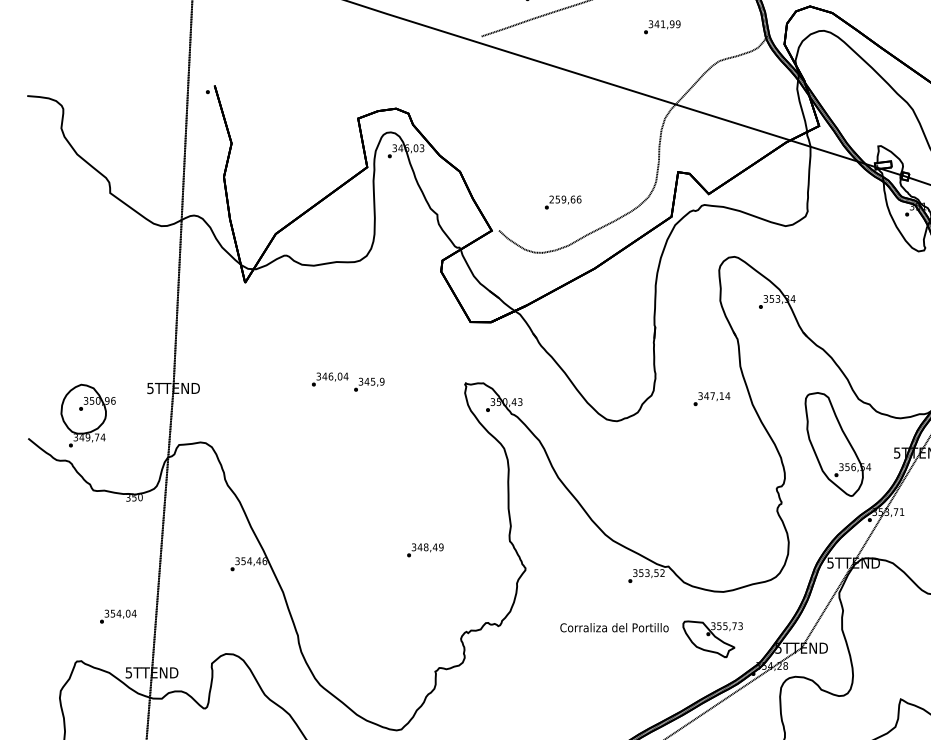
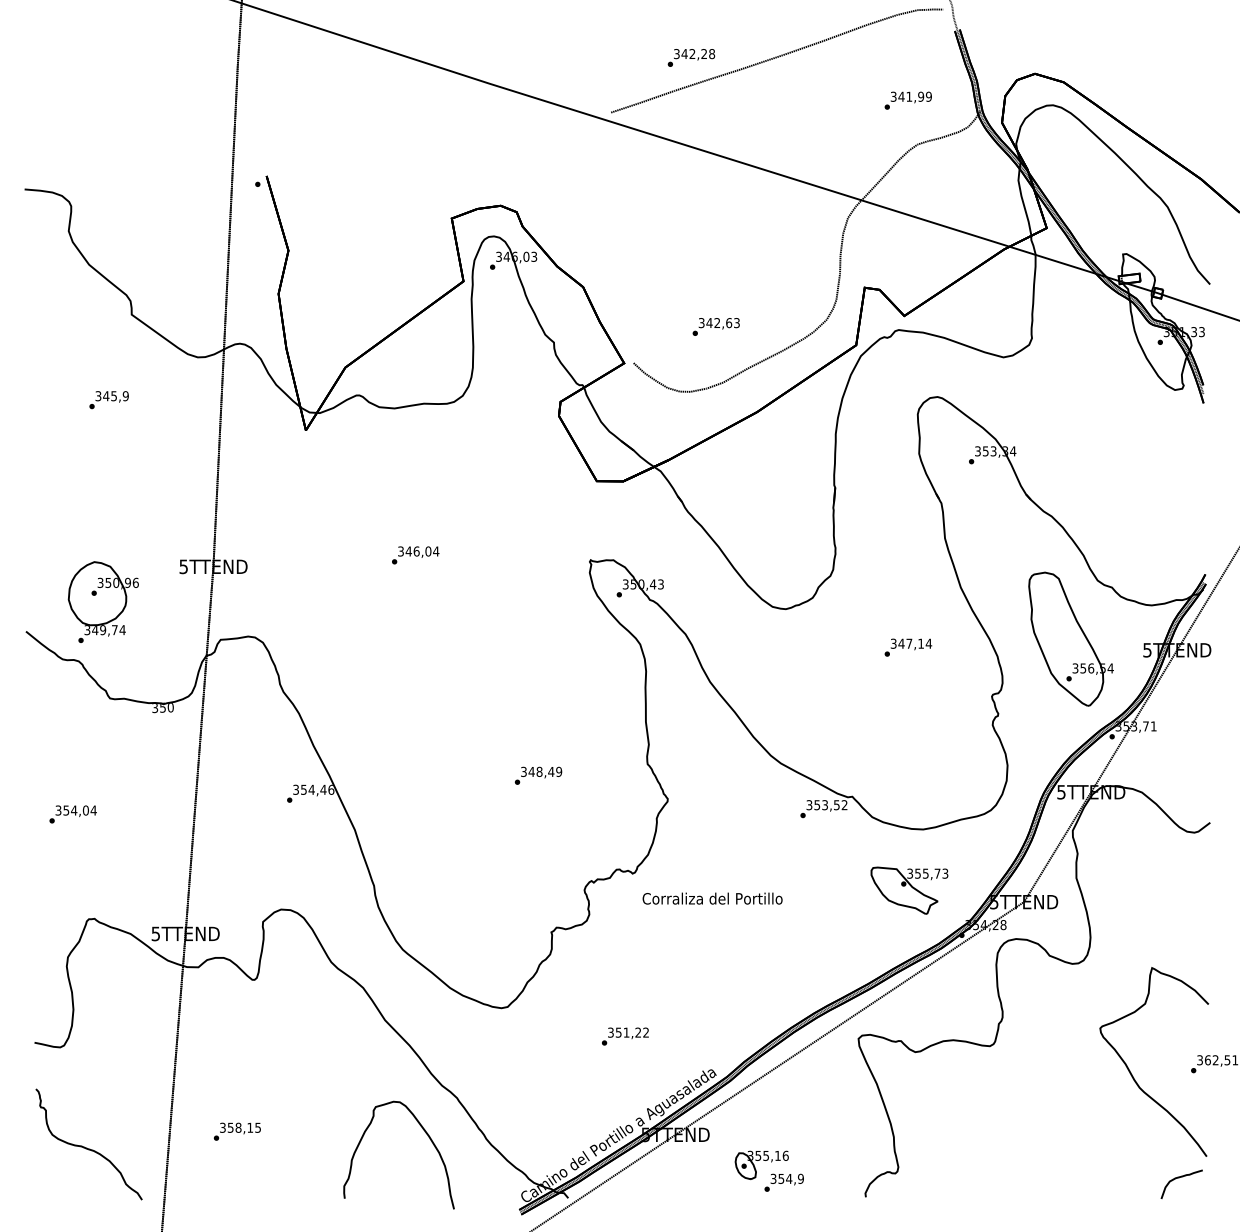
text: (661, 27) -> (907, 100), moved
text: (564, 199) -> (718, 323), 259,66 -> 342,63
text: (368, 385) -> (108, 400), moved
text: (712, 399) -> (908, 647), moved
text: (117, 616) -> (72, 814), moved
text: (614, 627) -> (712, 898), moved

